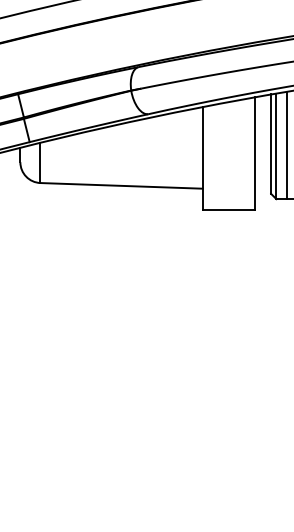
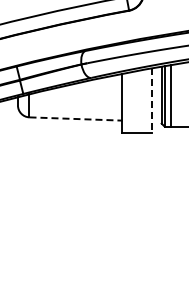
line: (255, 153) -> (152, 100), solid -> dashed
line: (122, 186) -> (76, 119), solid -> dashed

